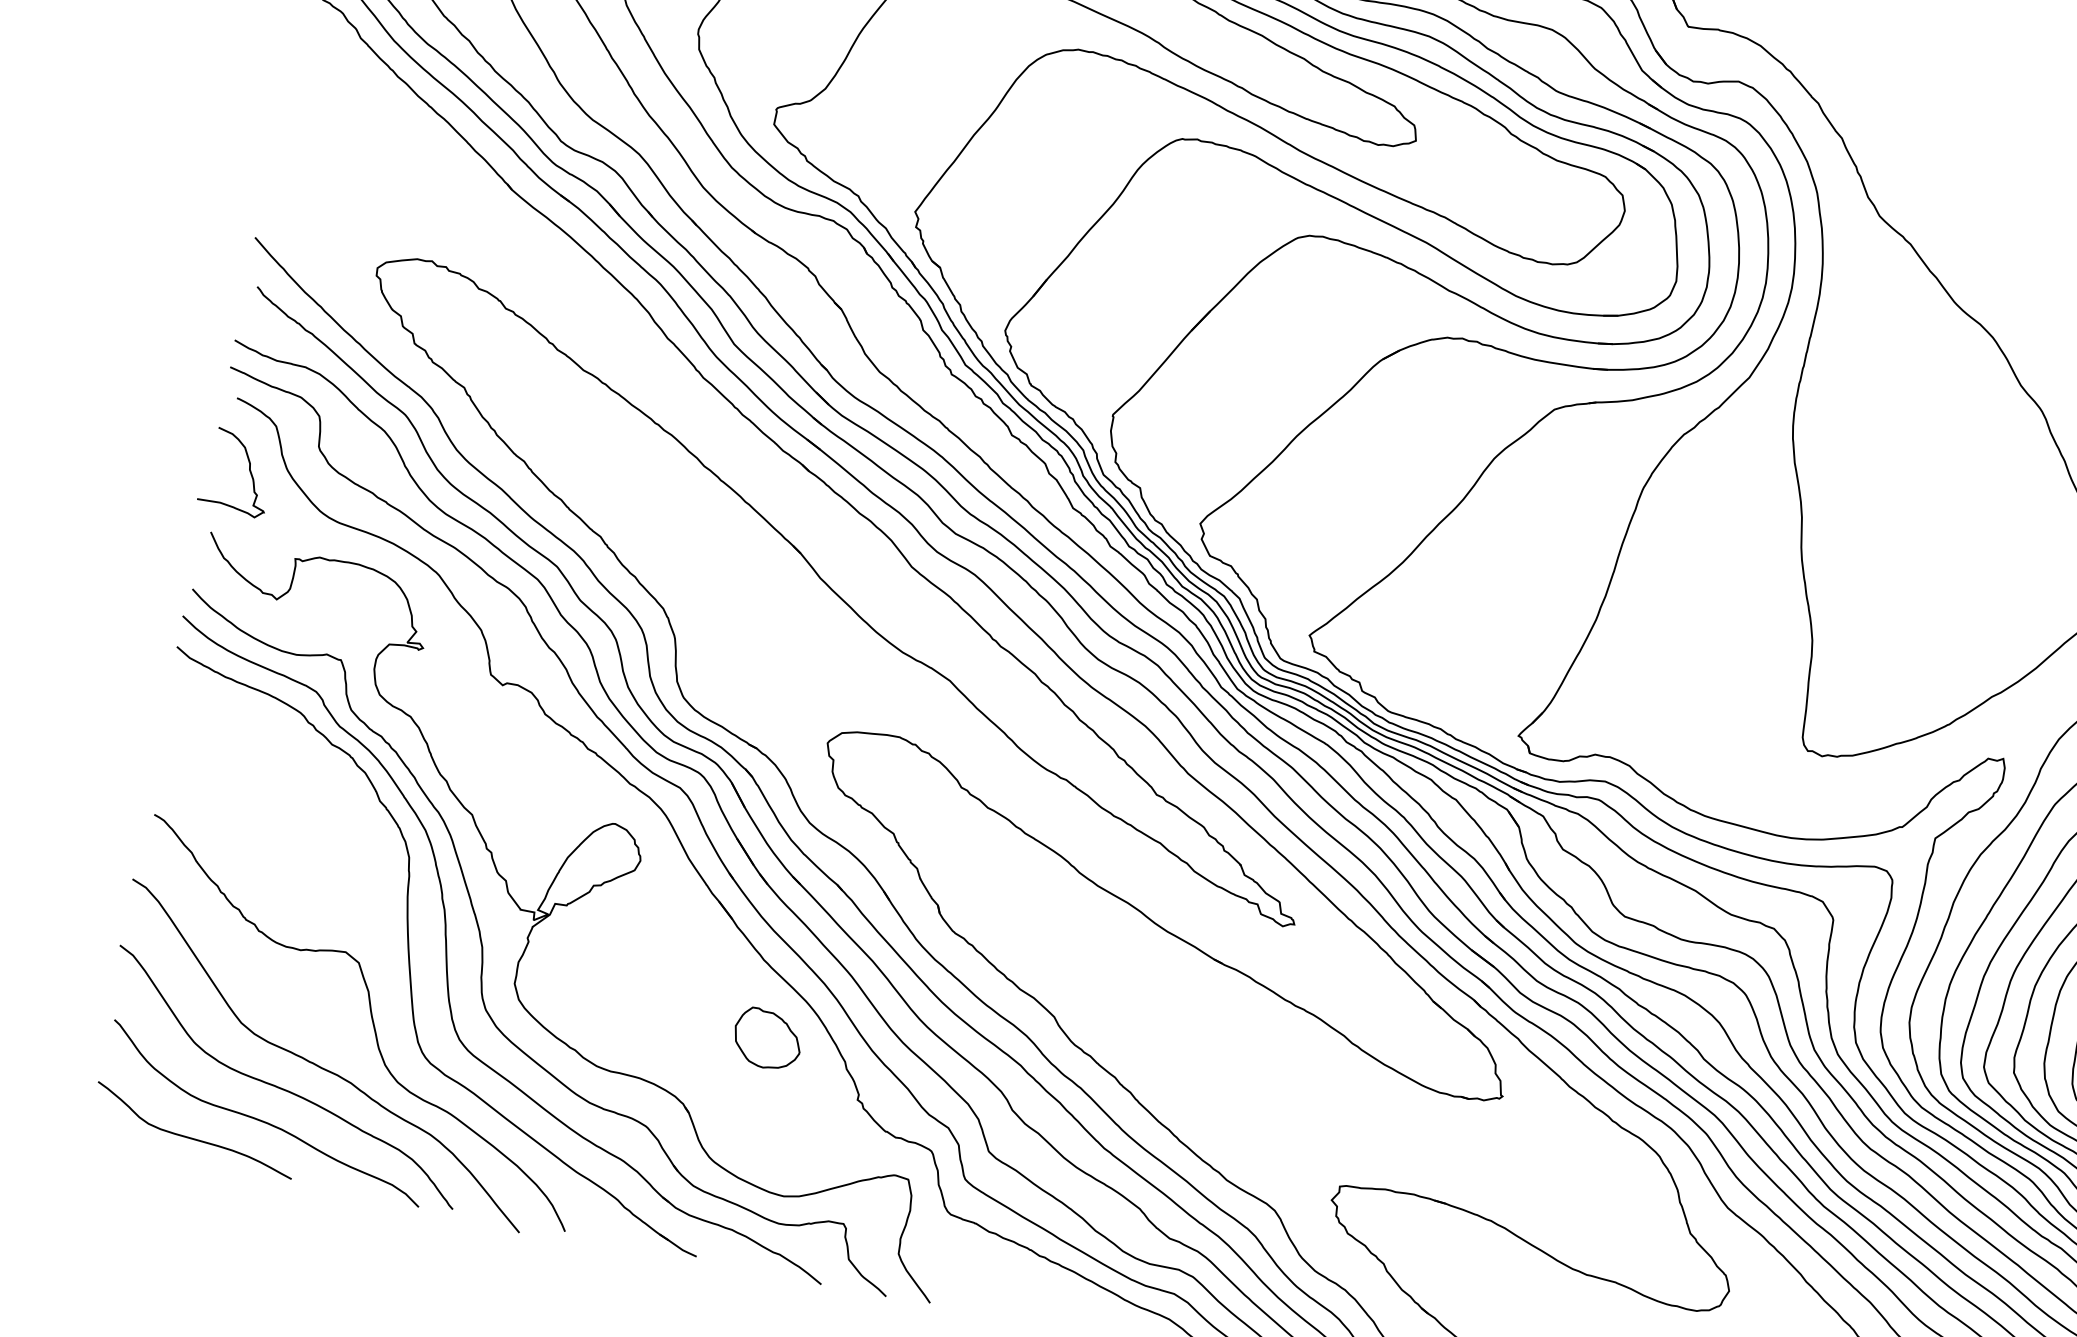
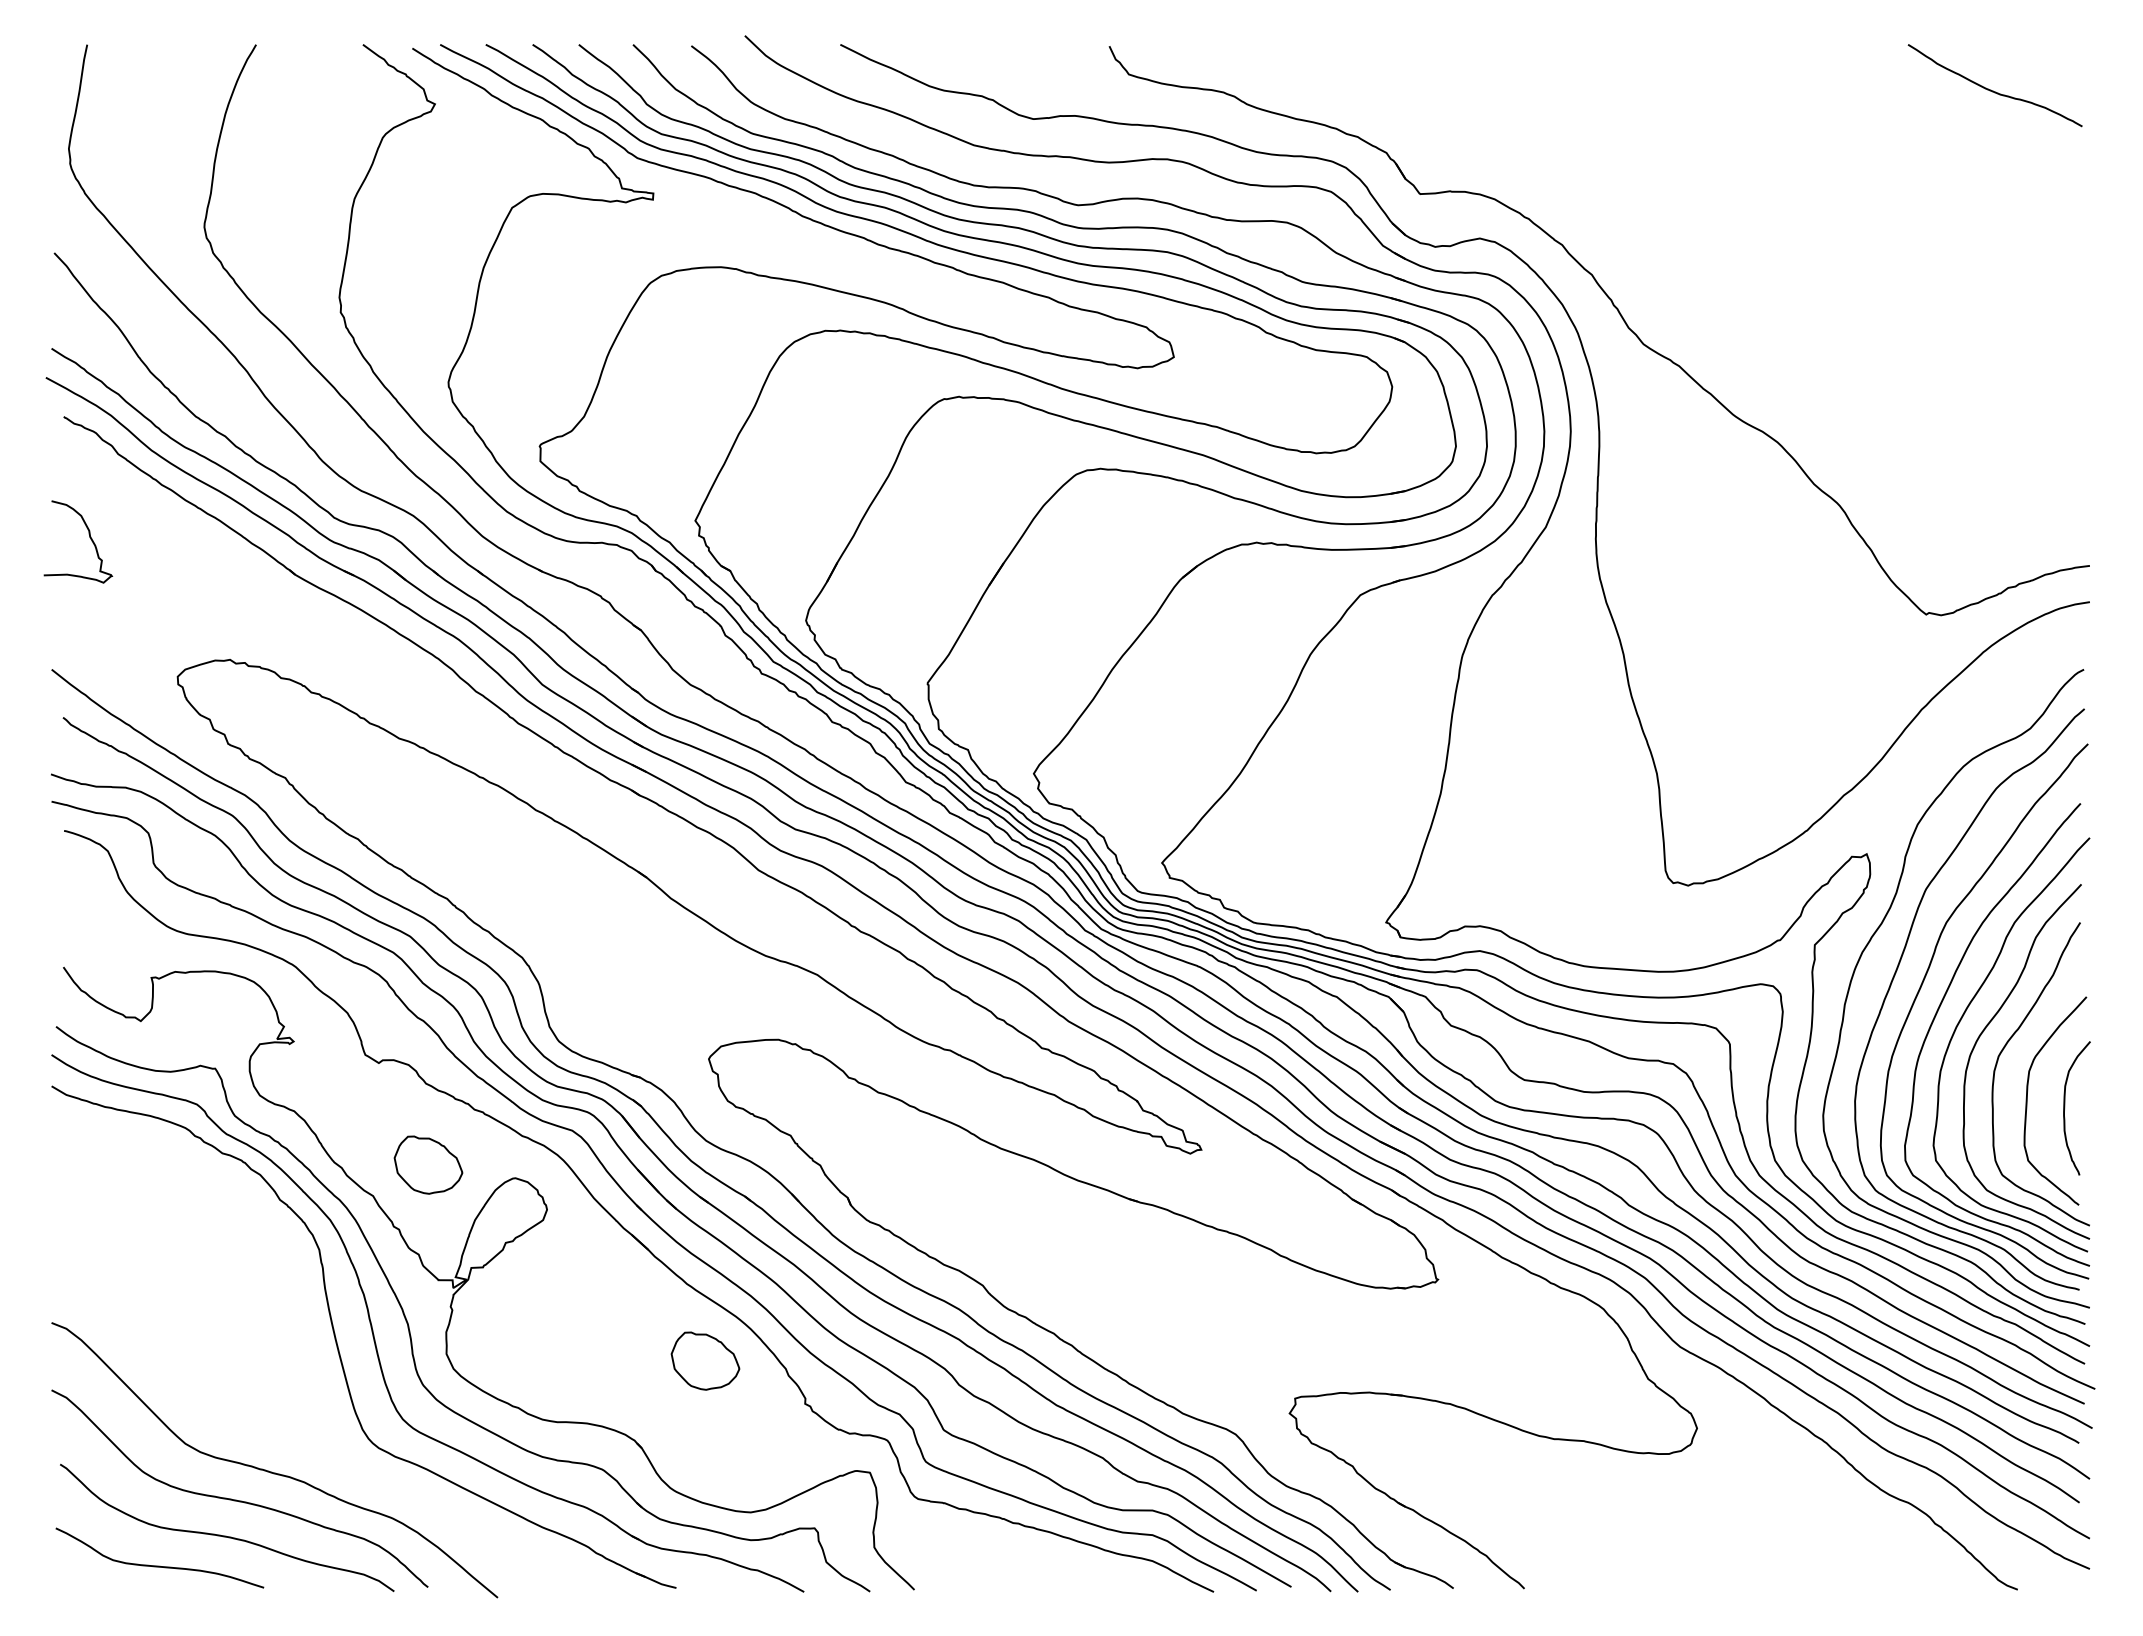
curve: (249, 470) -> (89, 537), moved
part: (532, 794) -> (428, 1164), added
curve: (371, 1022) -> (313, 1418), removed

